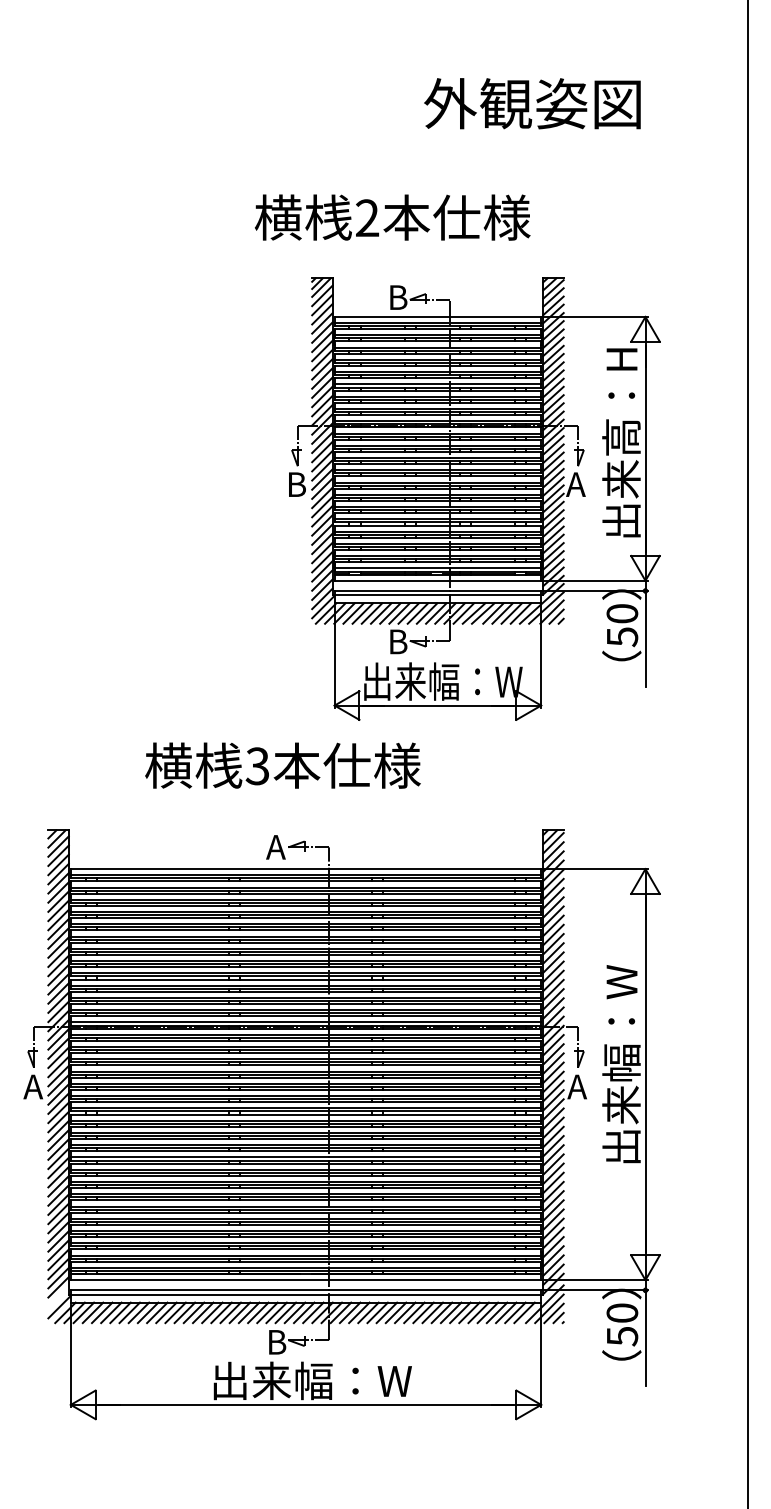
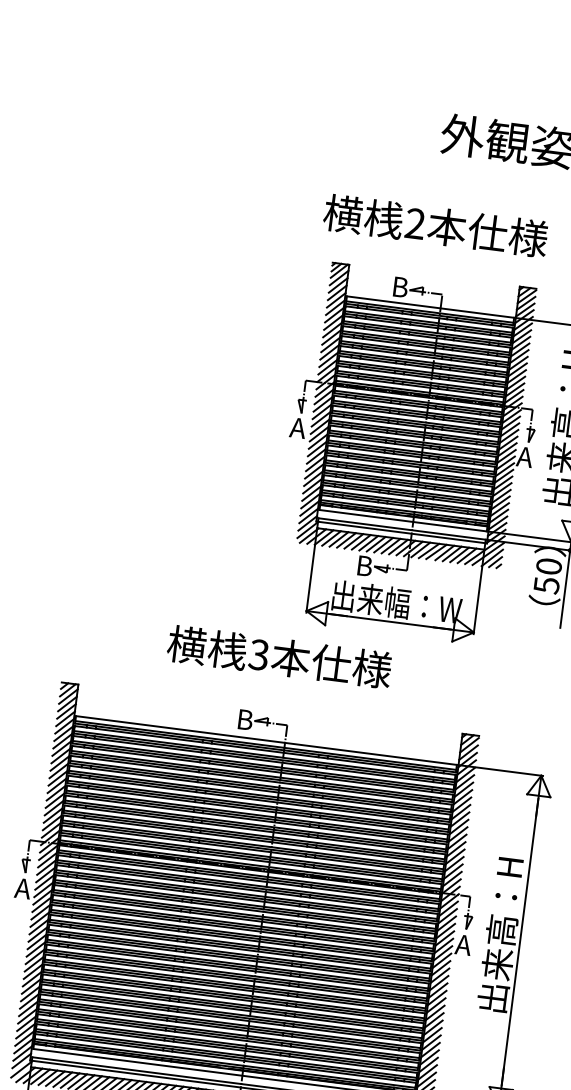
text: (392, 217) -> (435, 225), moved
text: (295, 484) -> (297, 427), B -> A
text: (282, 765) -> (279, 656), moved
text: (276, 847) -> (244, 719), A -> B
text: (621, 1023) -> (505, 898), 出来幅：W -> 出来高：H
line: (58, 1296) -> (21, 1060), added

